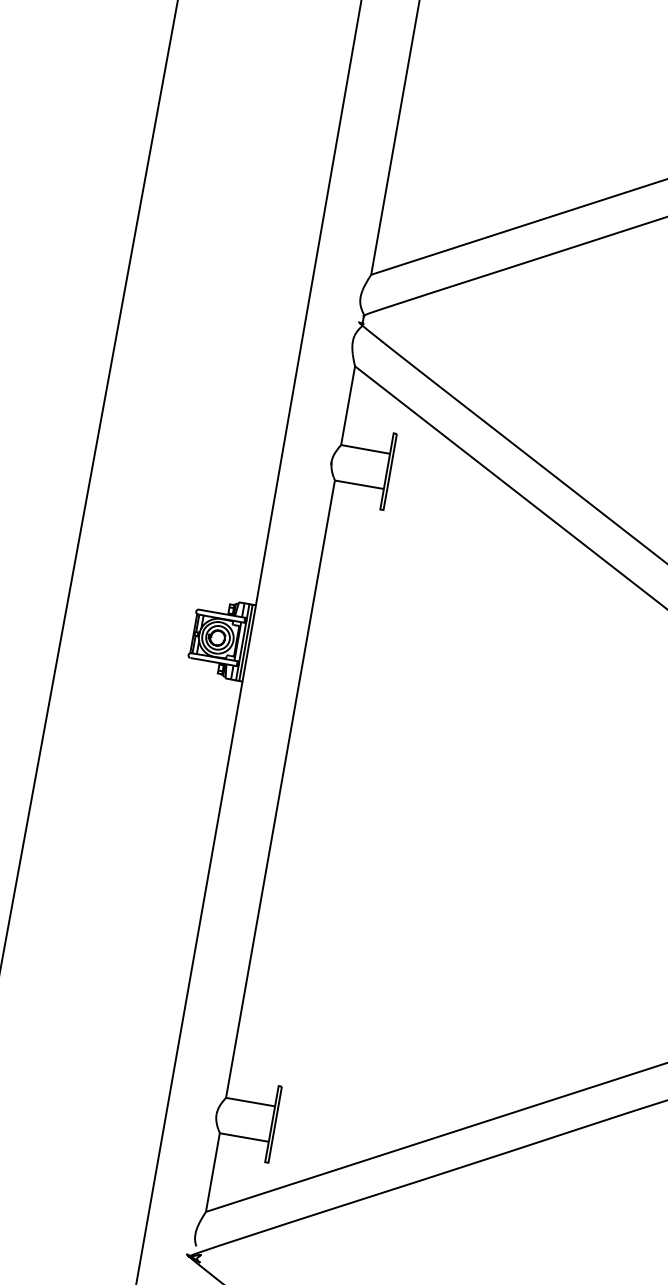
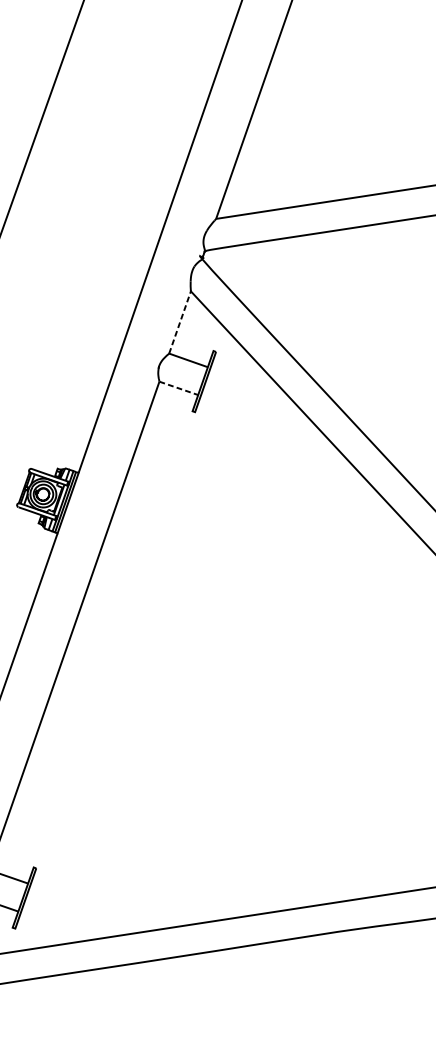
line: (348, 405) -> (180, 322), solid -> dashed
line: (359, 484) -> (178, 388), solid -> dashed

